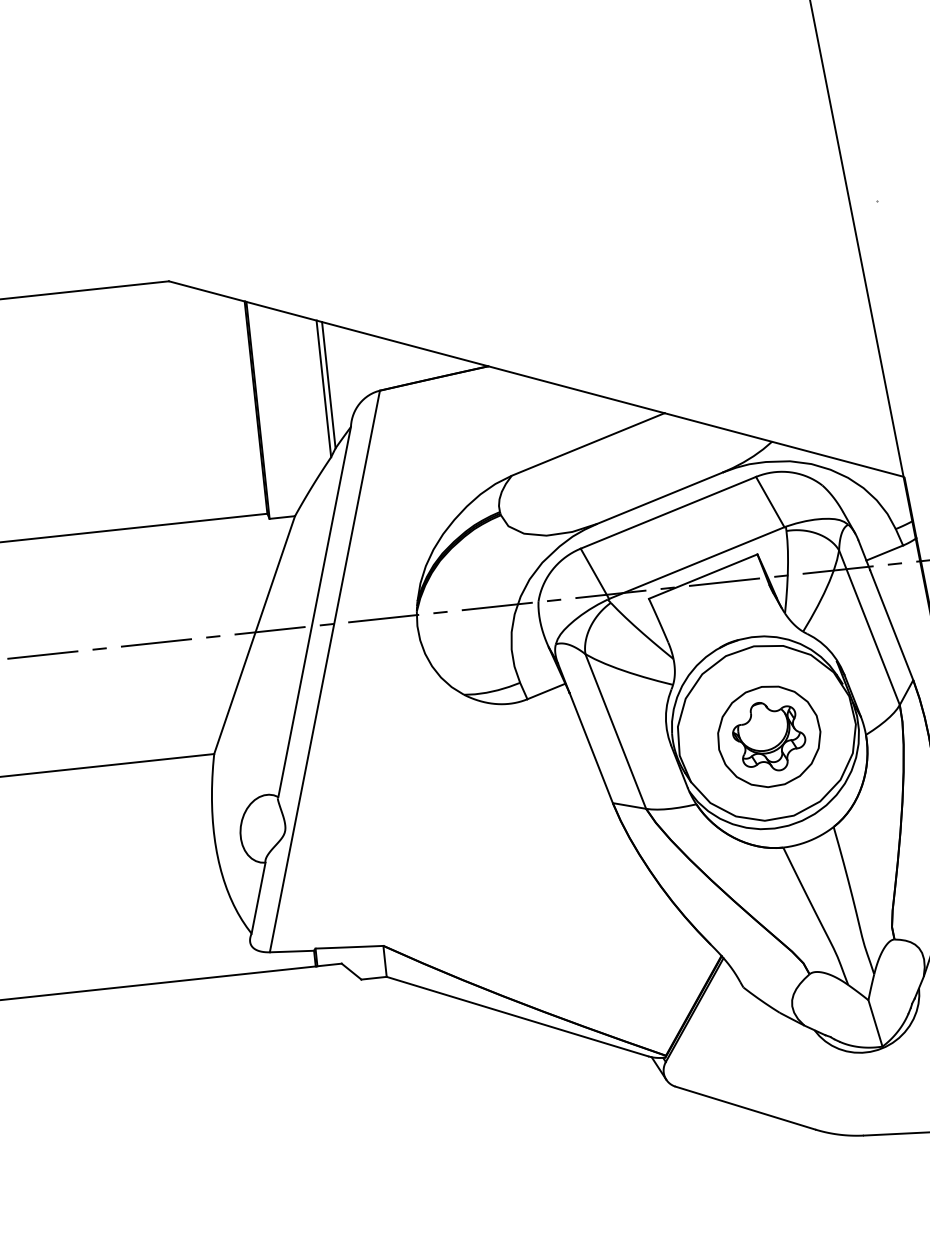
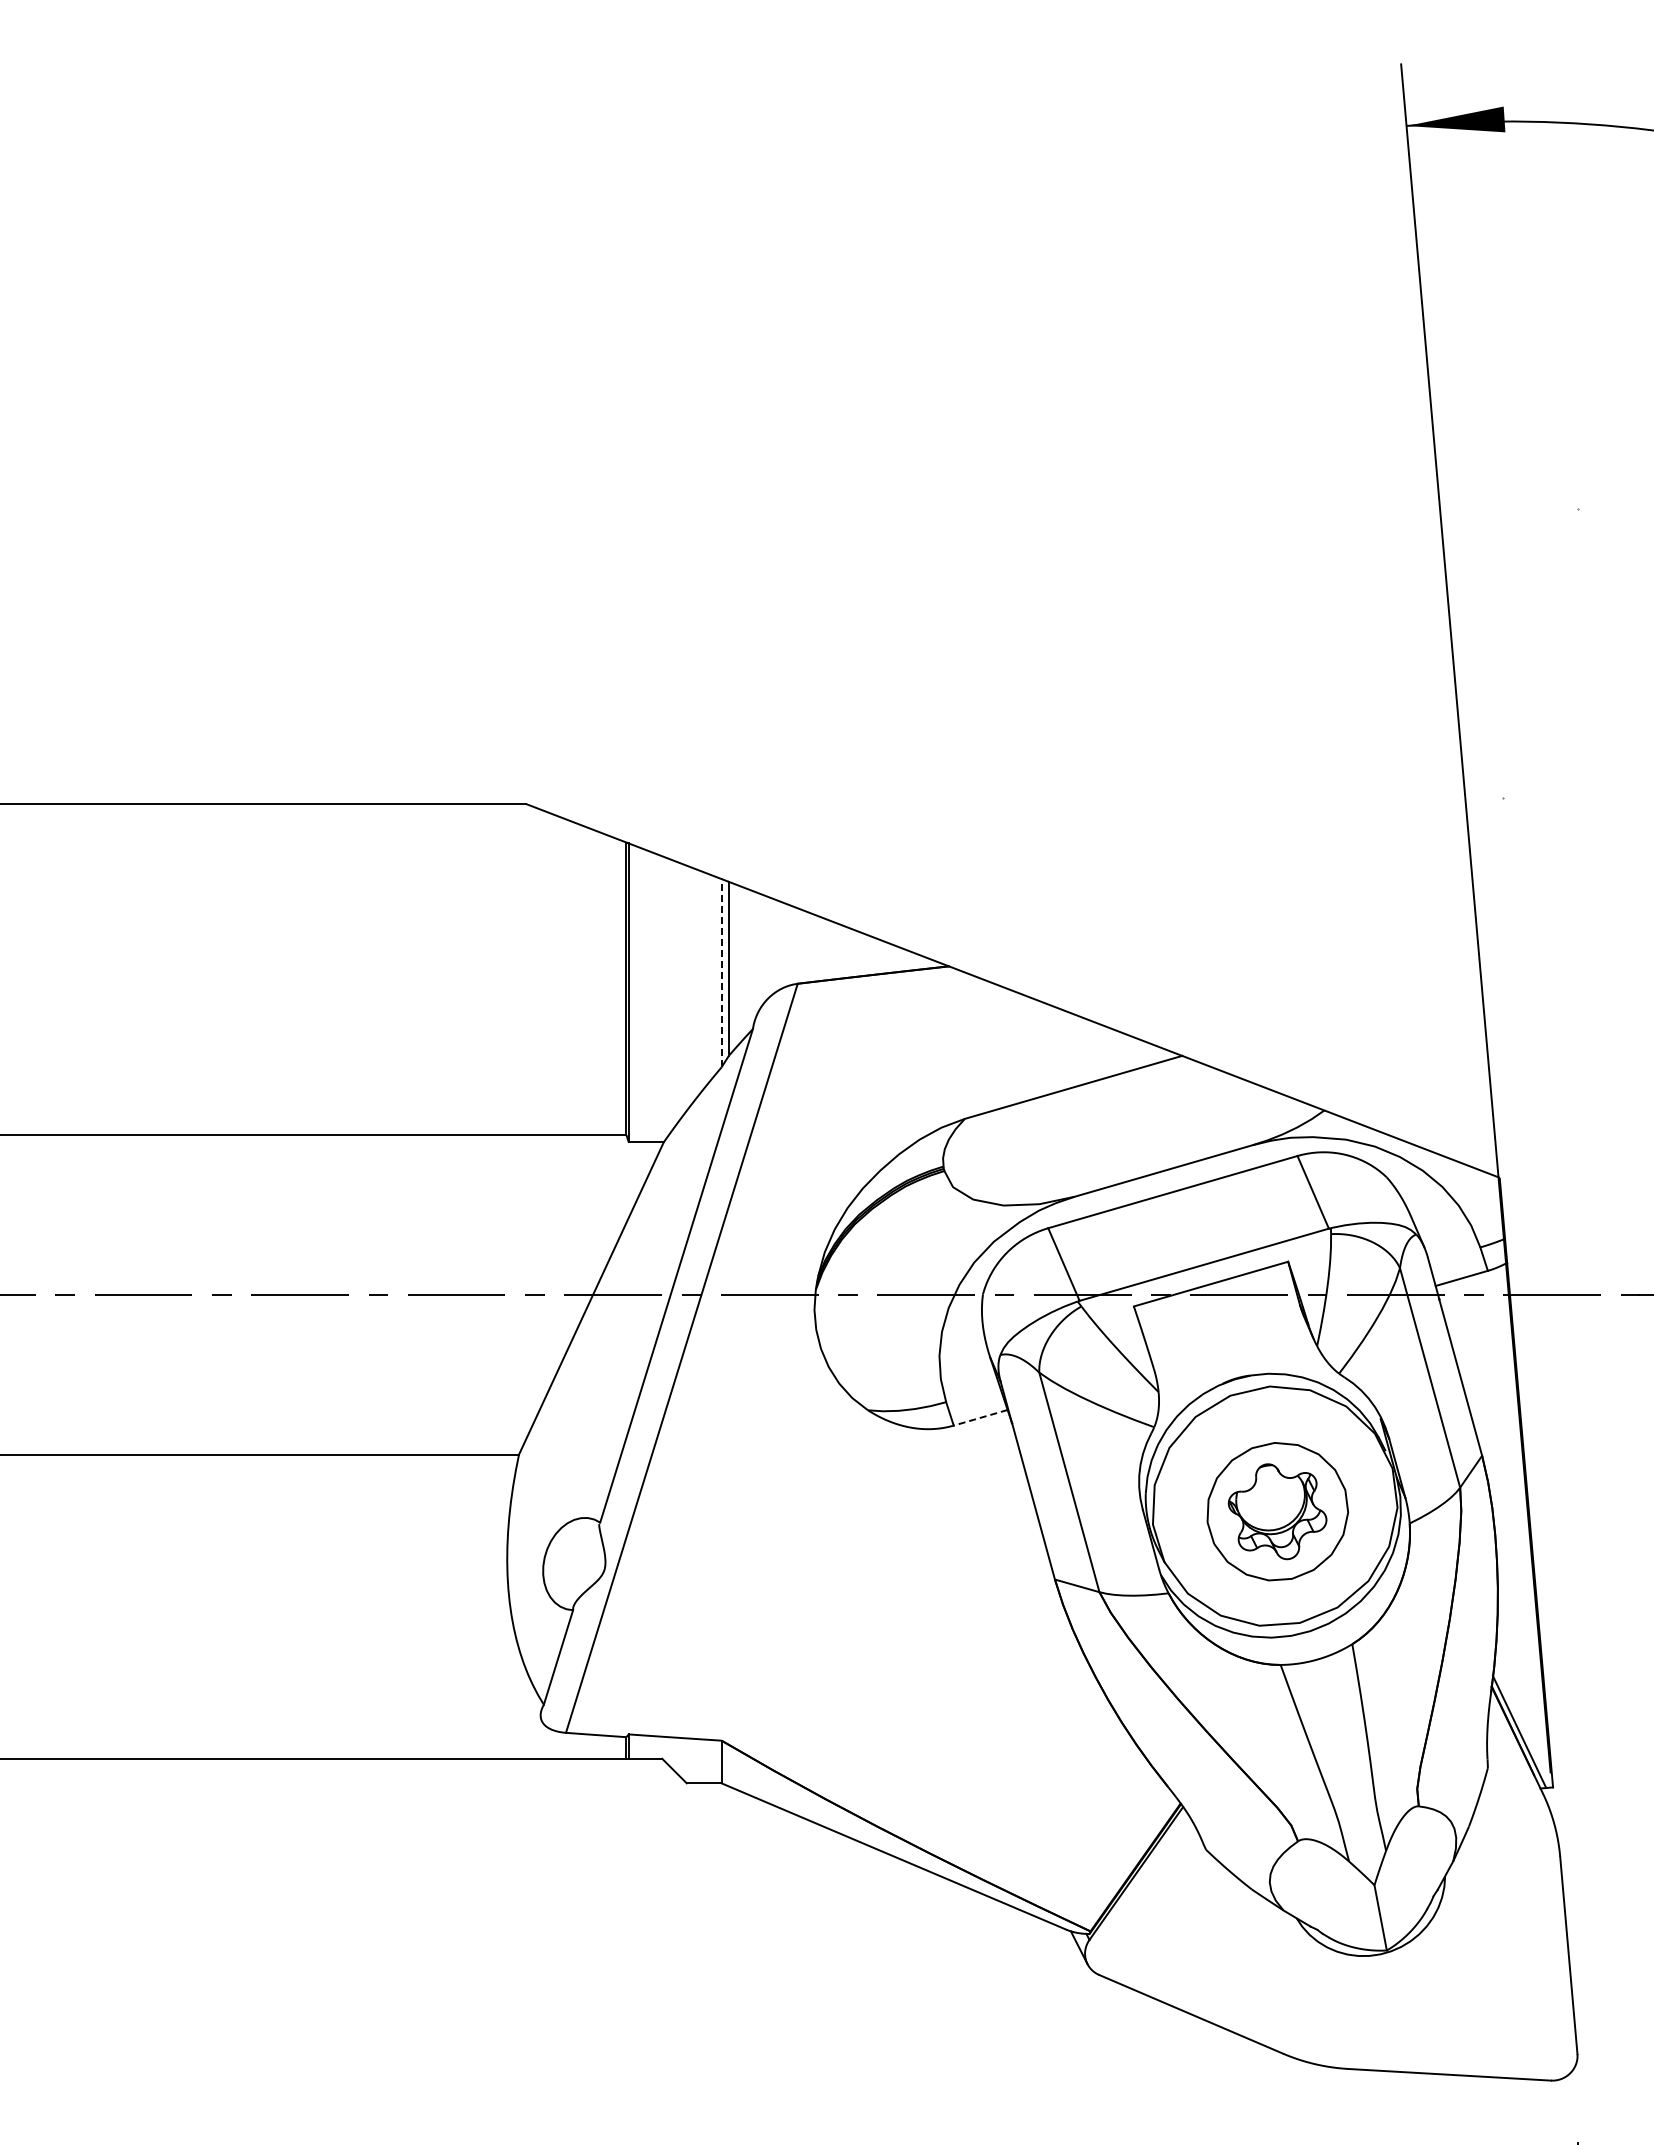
line: (323, 388) -> (721, 972), solid -> dashed
line: (546, 691) -> (980, 1417), solid -> dashed

